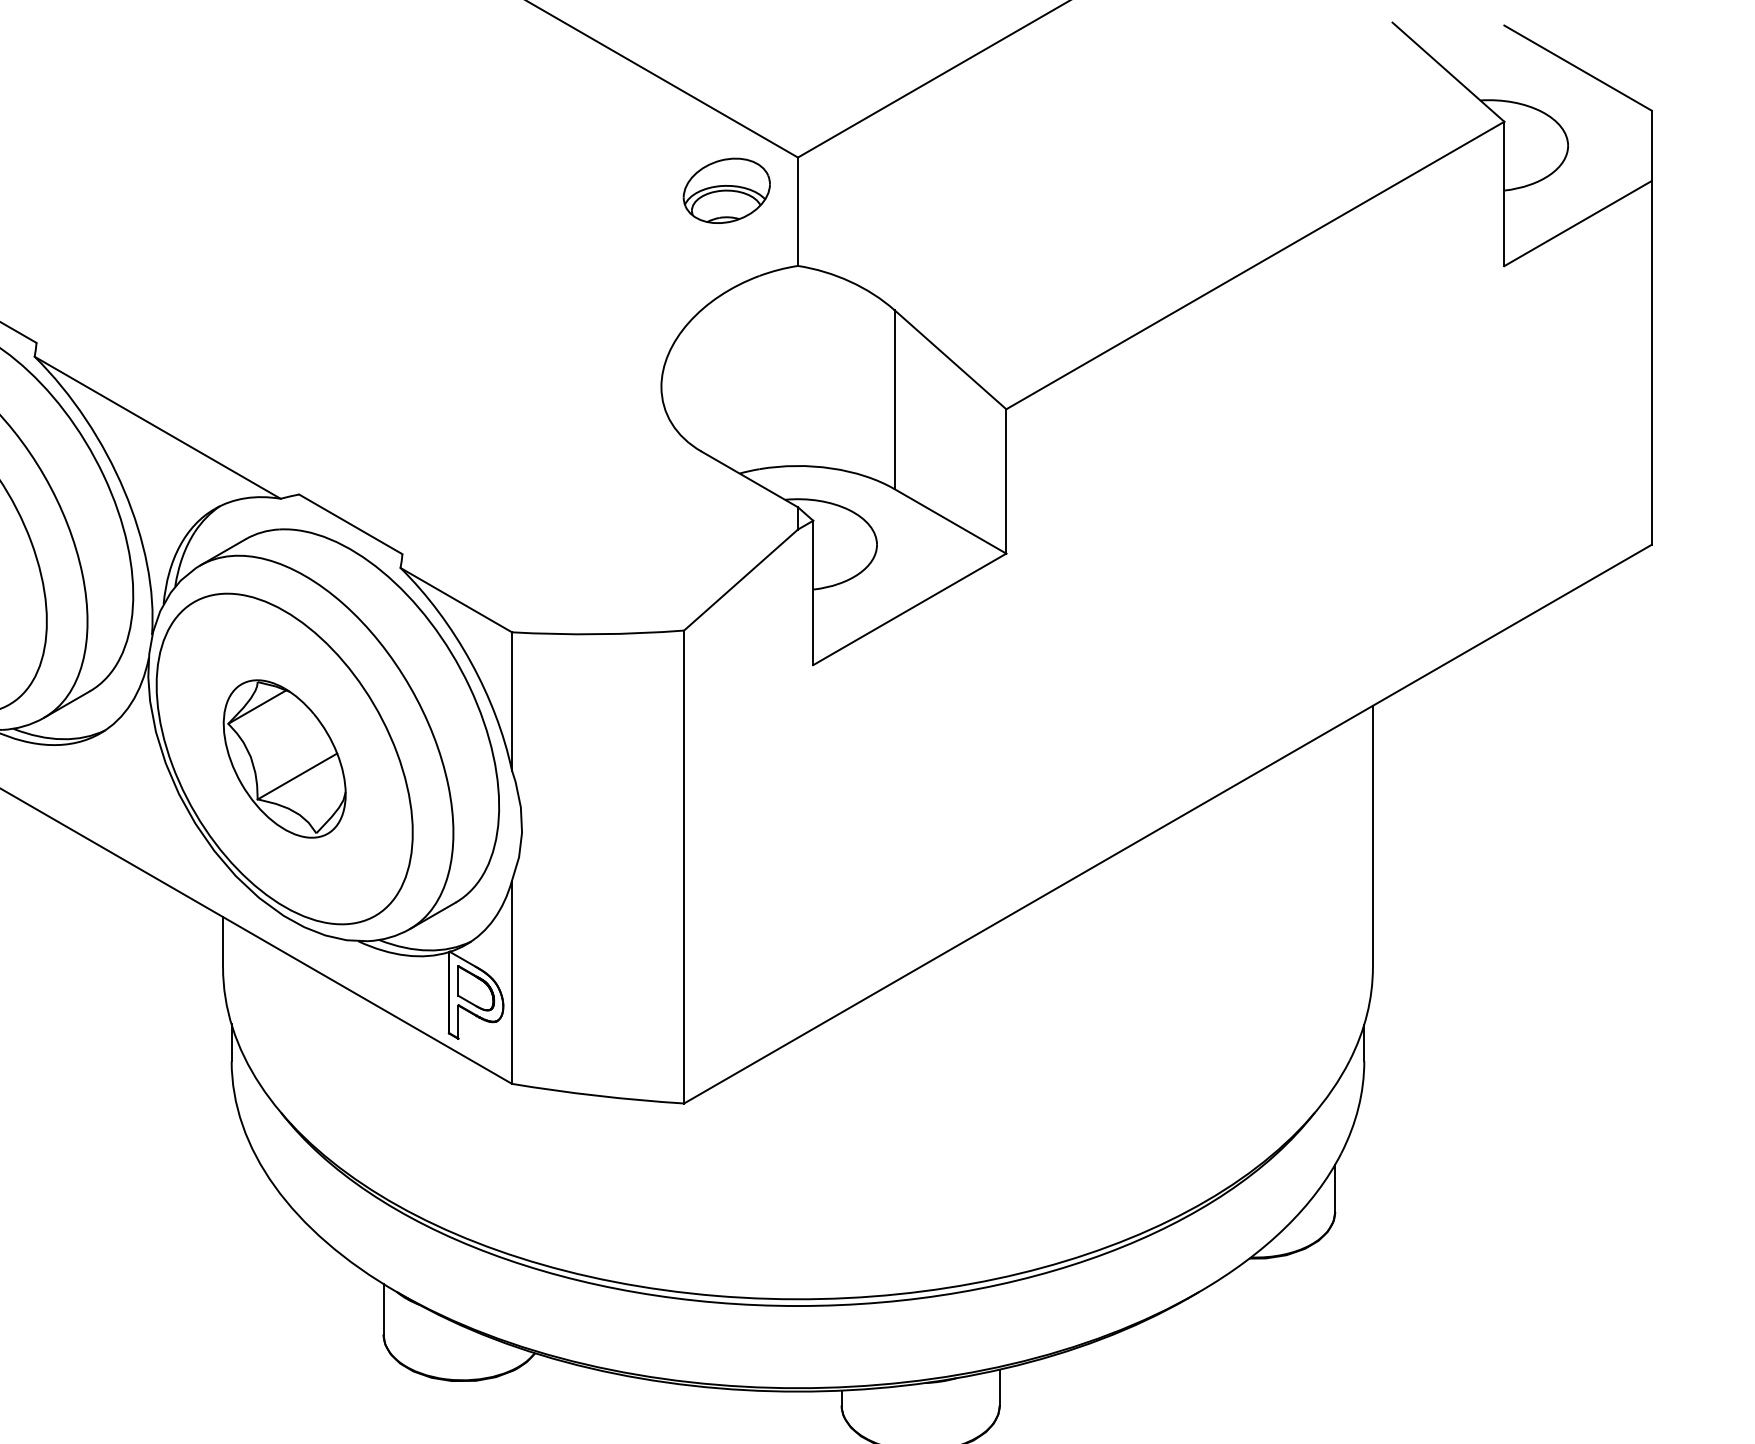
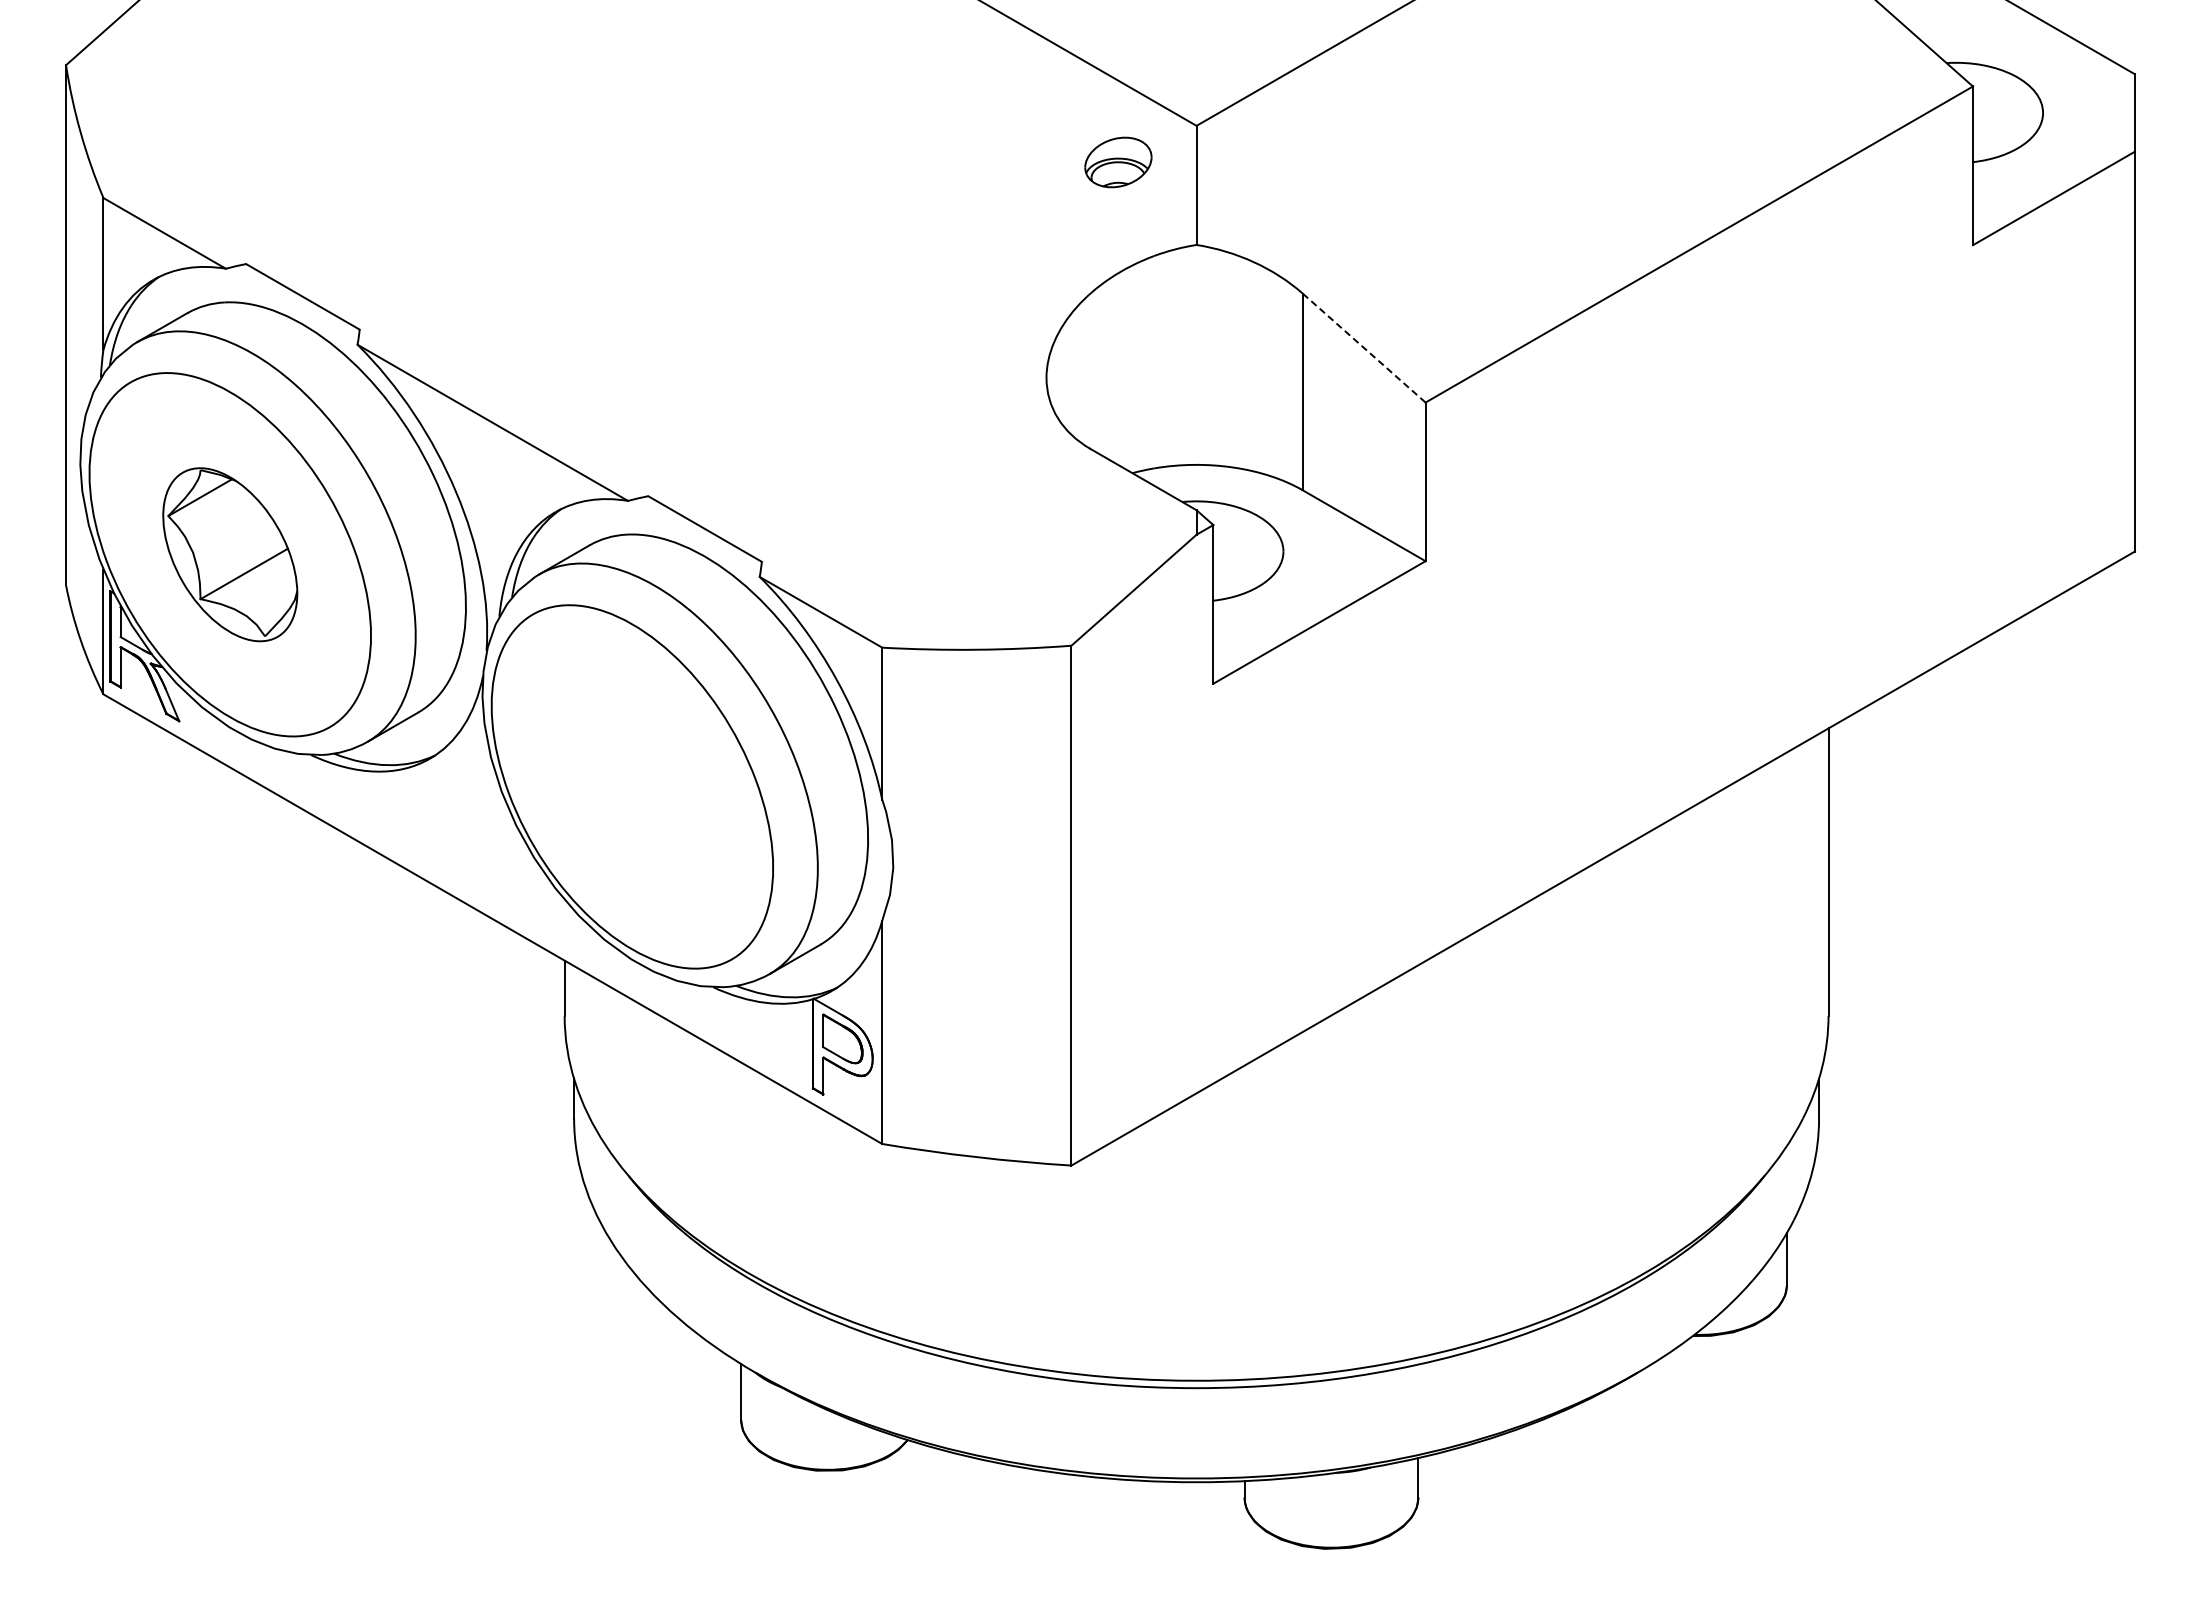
part: (726, 190) -> (1118, 162), size x0.7
line: (949, 359) -> (1363, 347), solid -> dashed
part: (284, 758) -> (632, 786), removed

